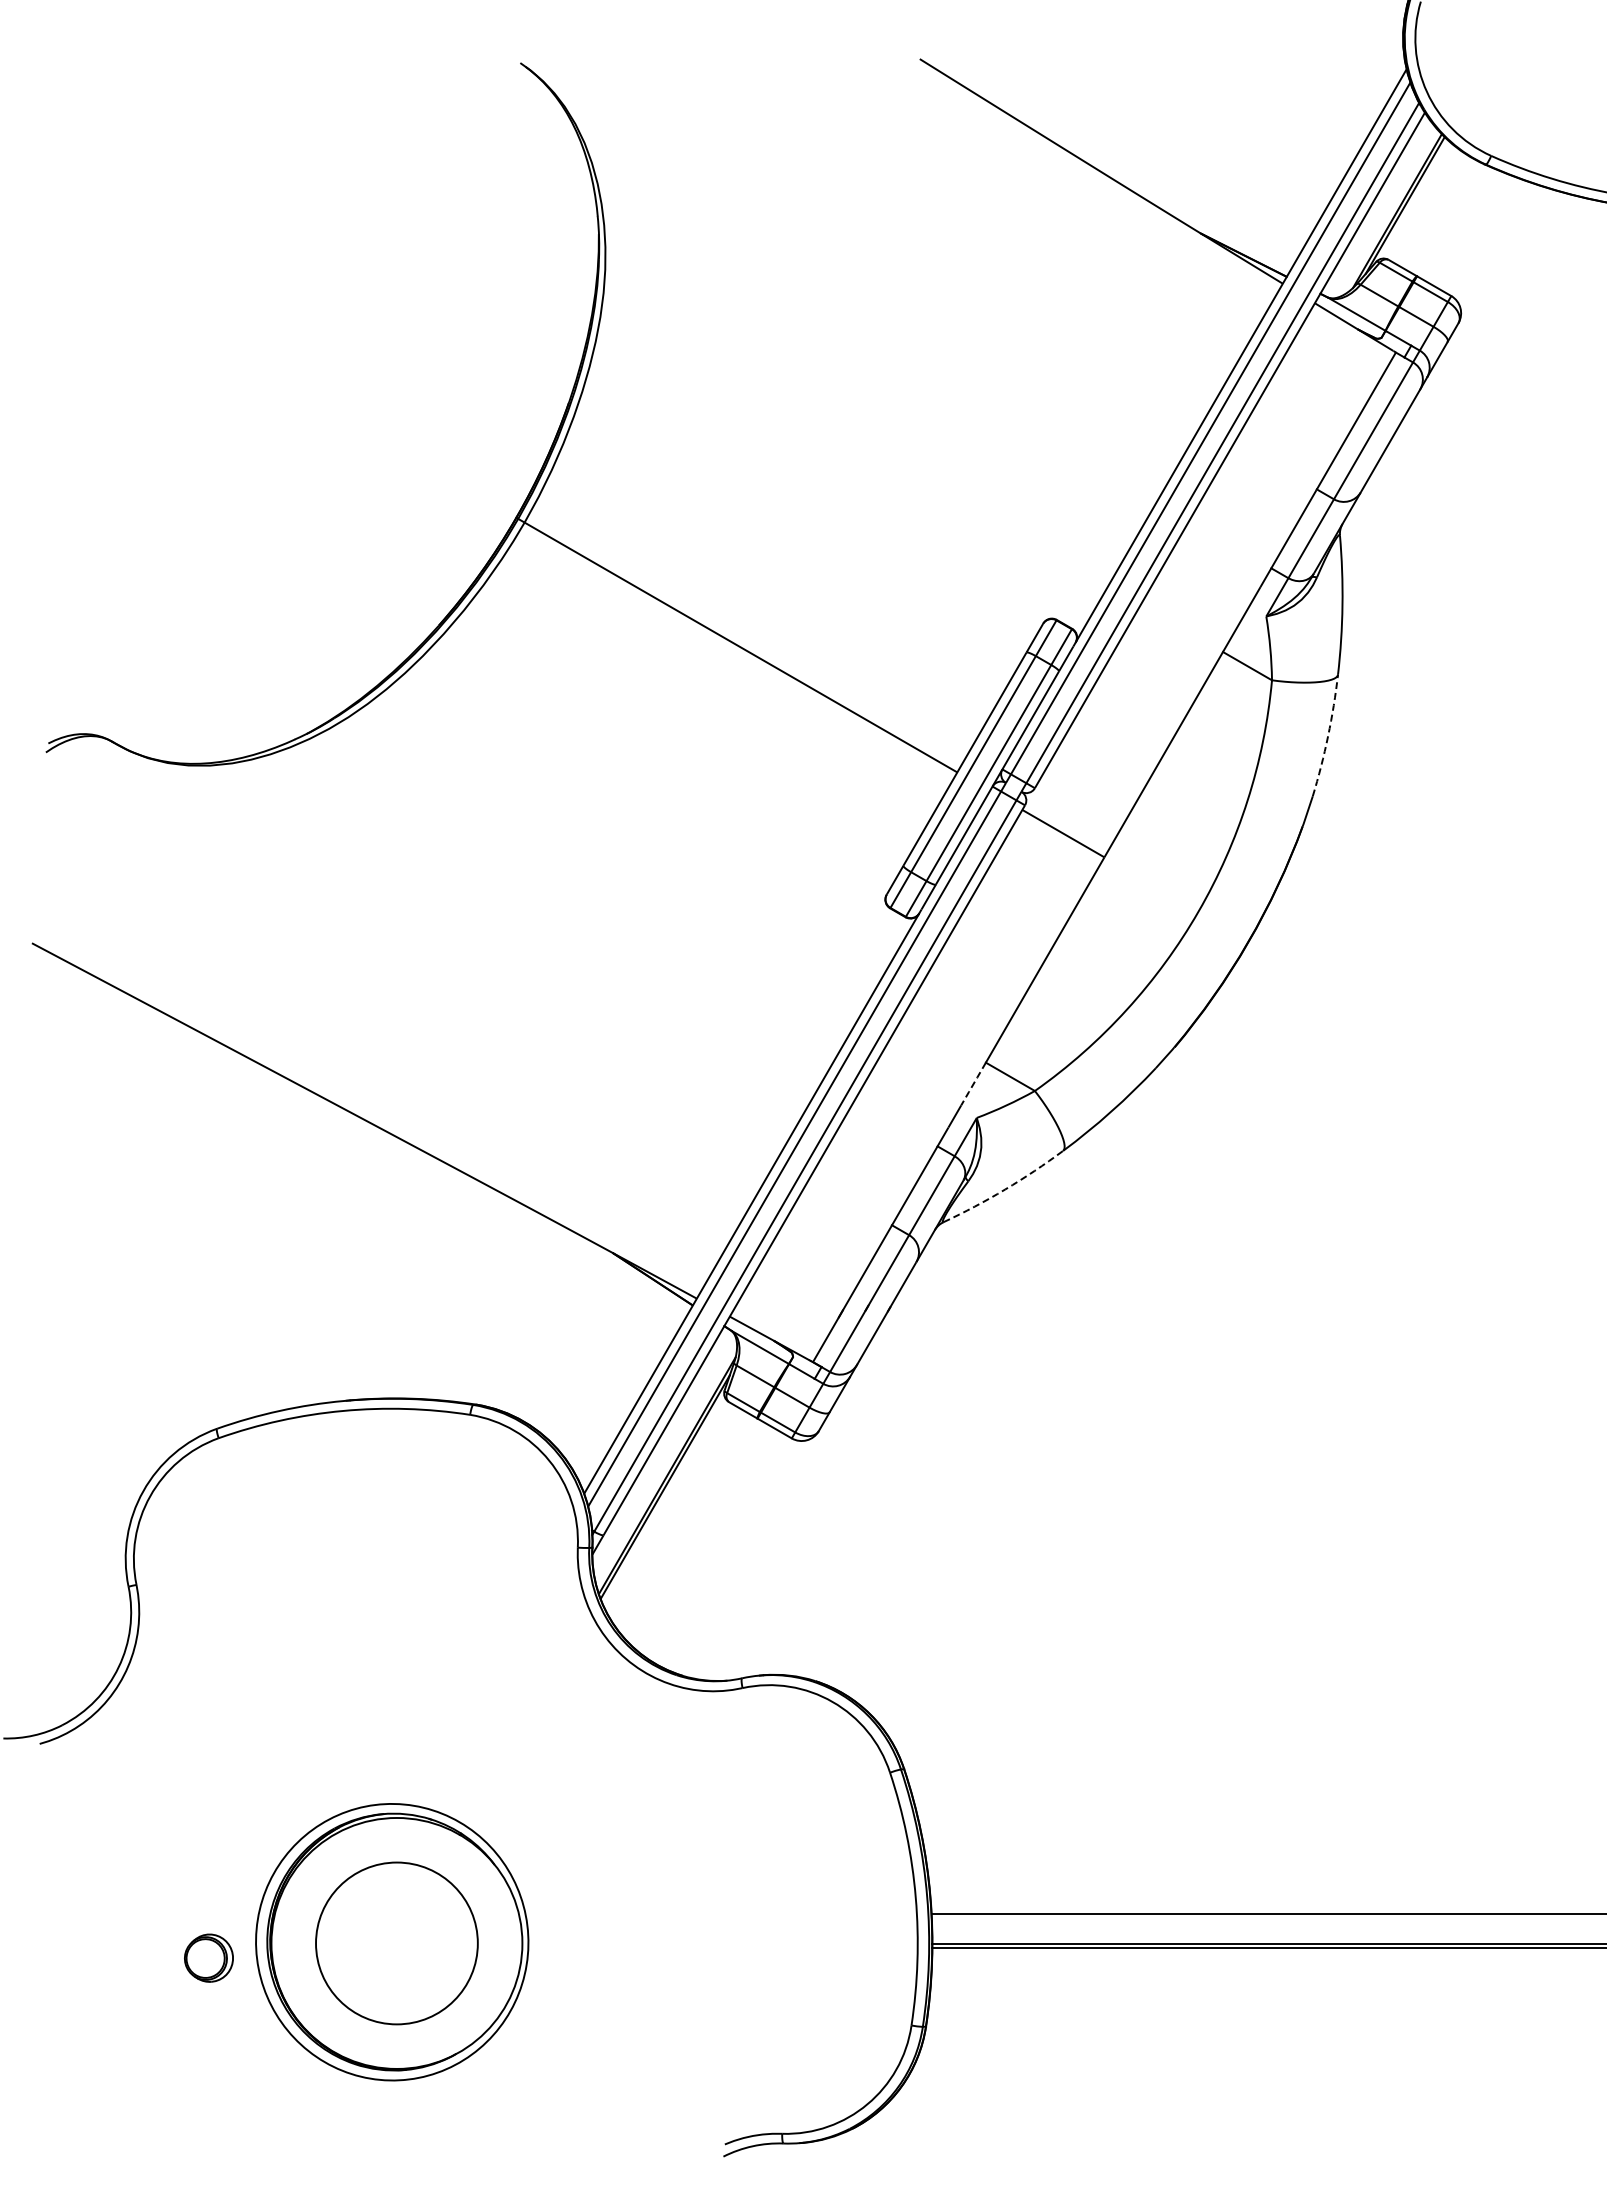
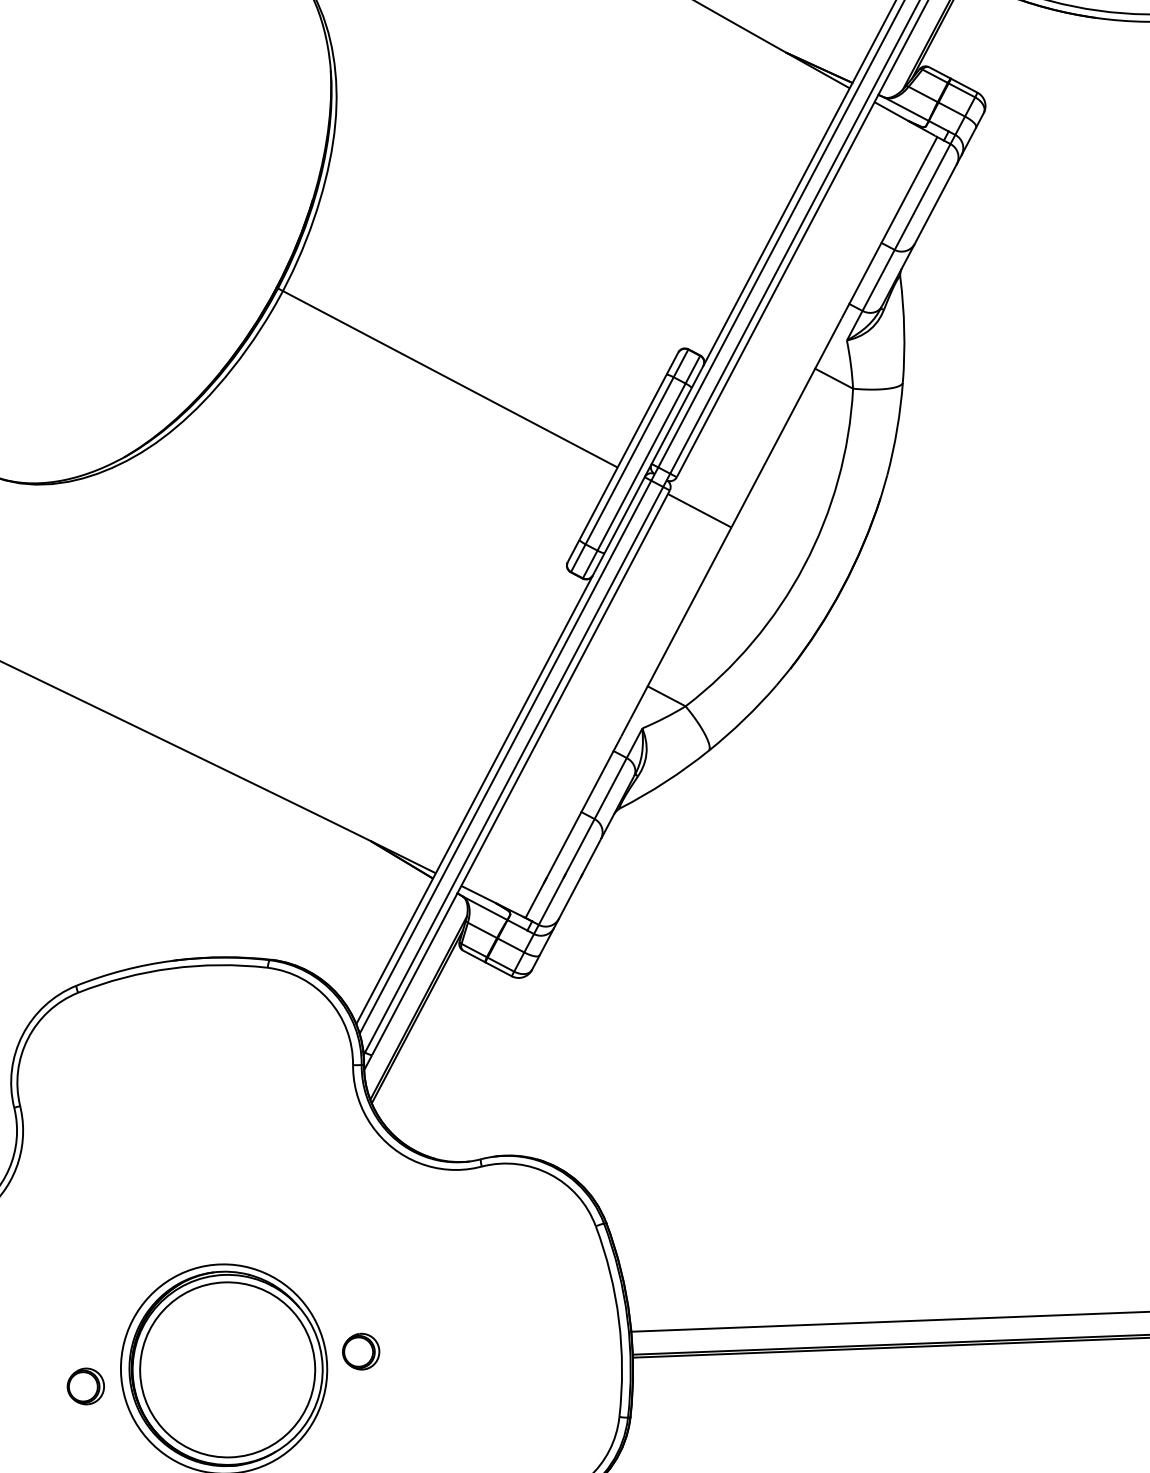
arc: (1328, 736) -> (897, 429), dashed -> solid
line: (973, 1084) -> (638, 703), dashed -> solid
arc: (1005, 1189) -> (666, 781), dashed -> solid
part: (573, 1925) -> (360, 1351), added
circle: (396, 1943) -> (227, 1369), size x1.43

